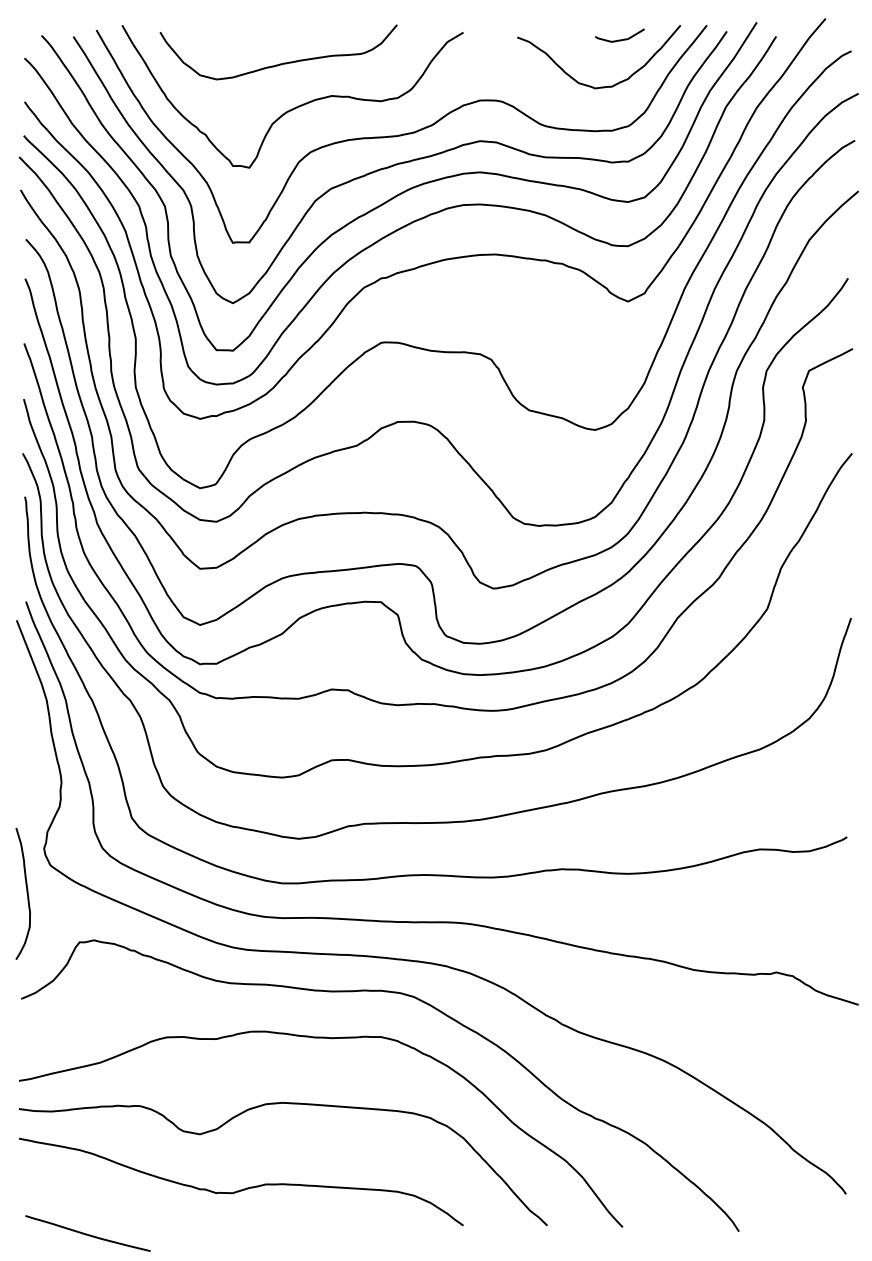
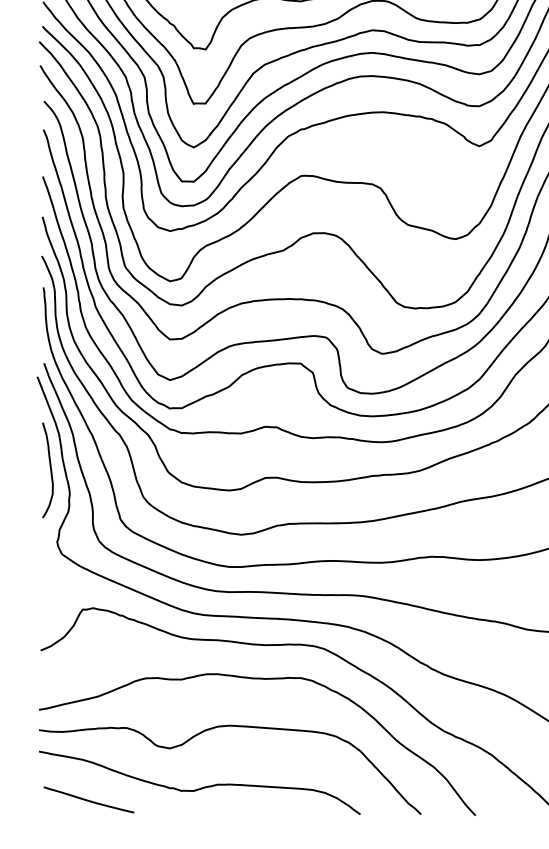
curve: (26, 893) -> (50, 470), moved
curve: (87, 1233) -> (88, 799), moved

